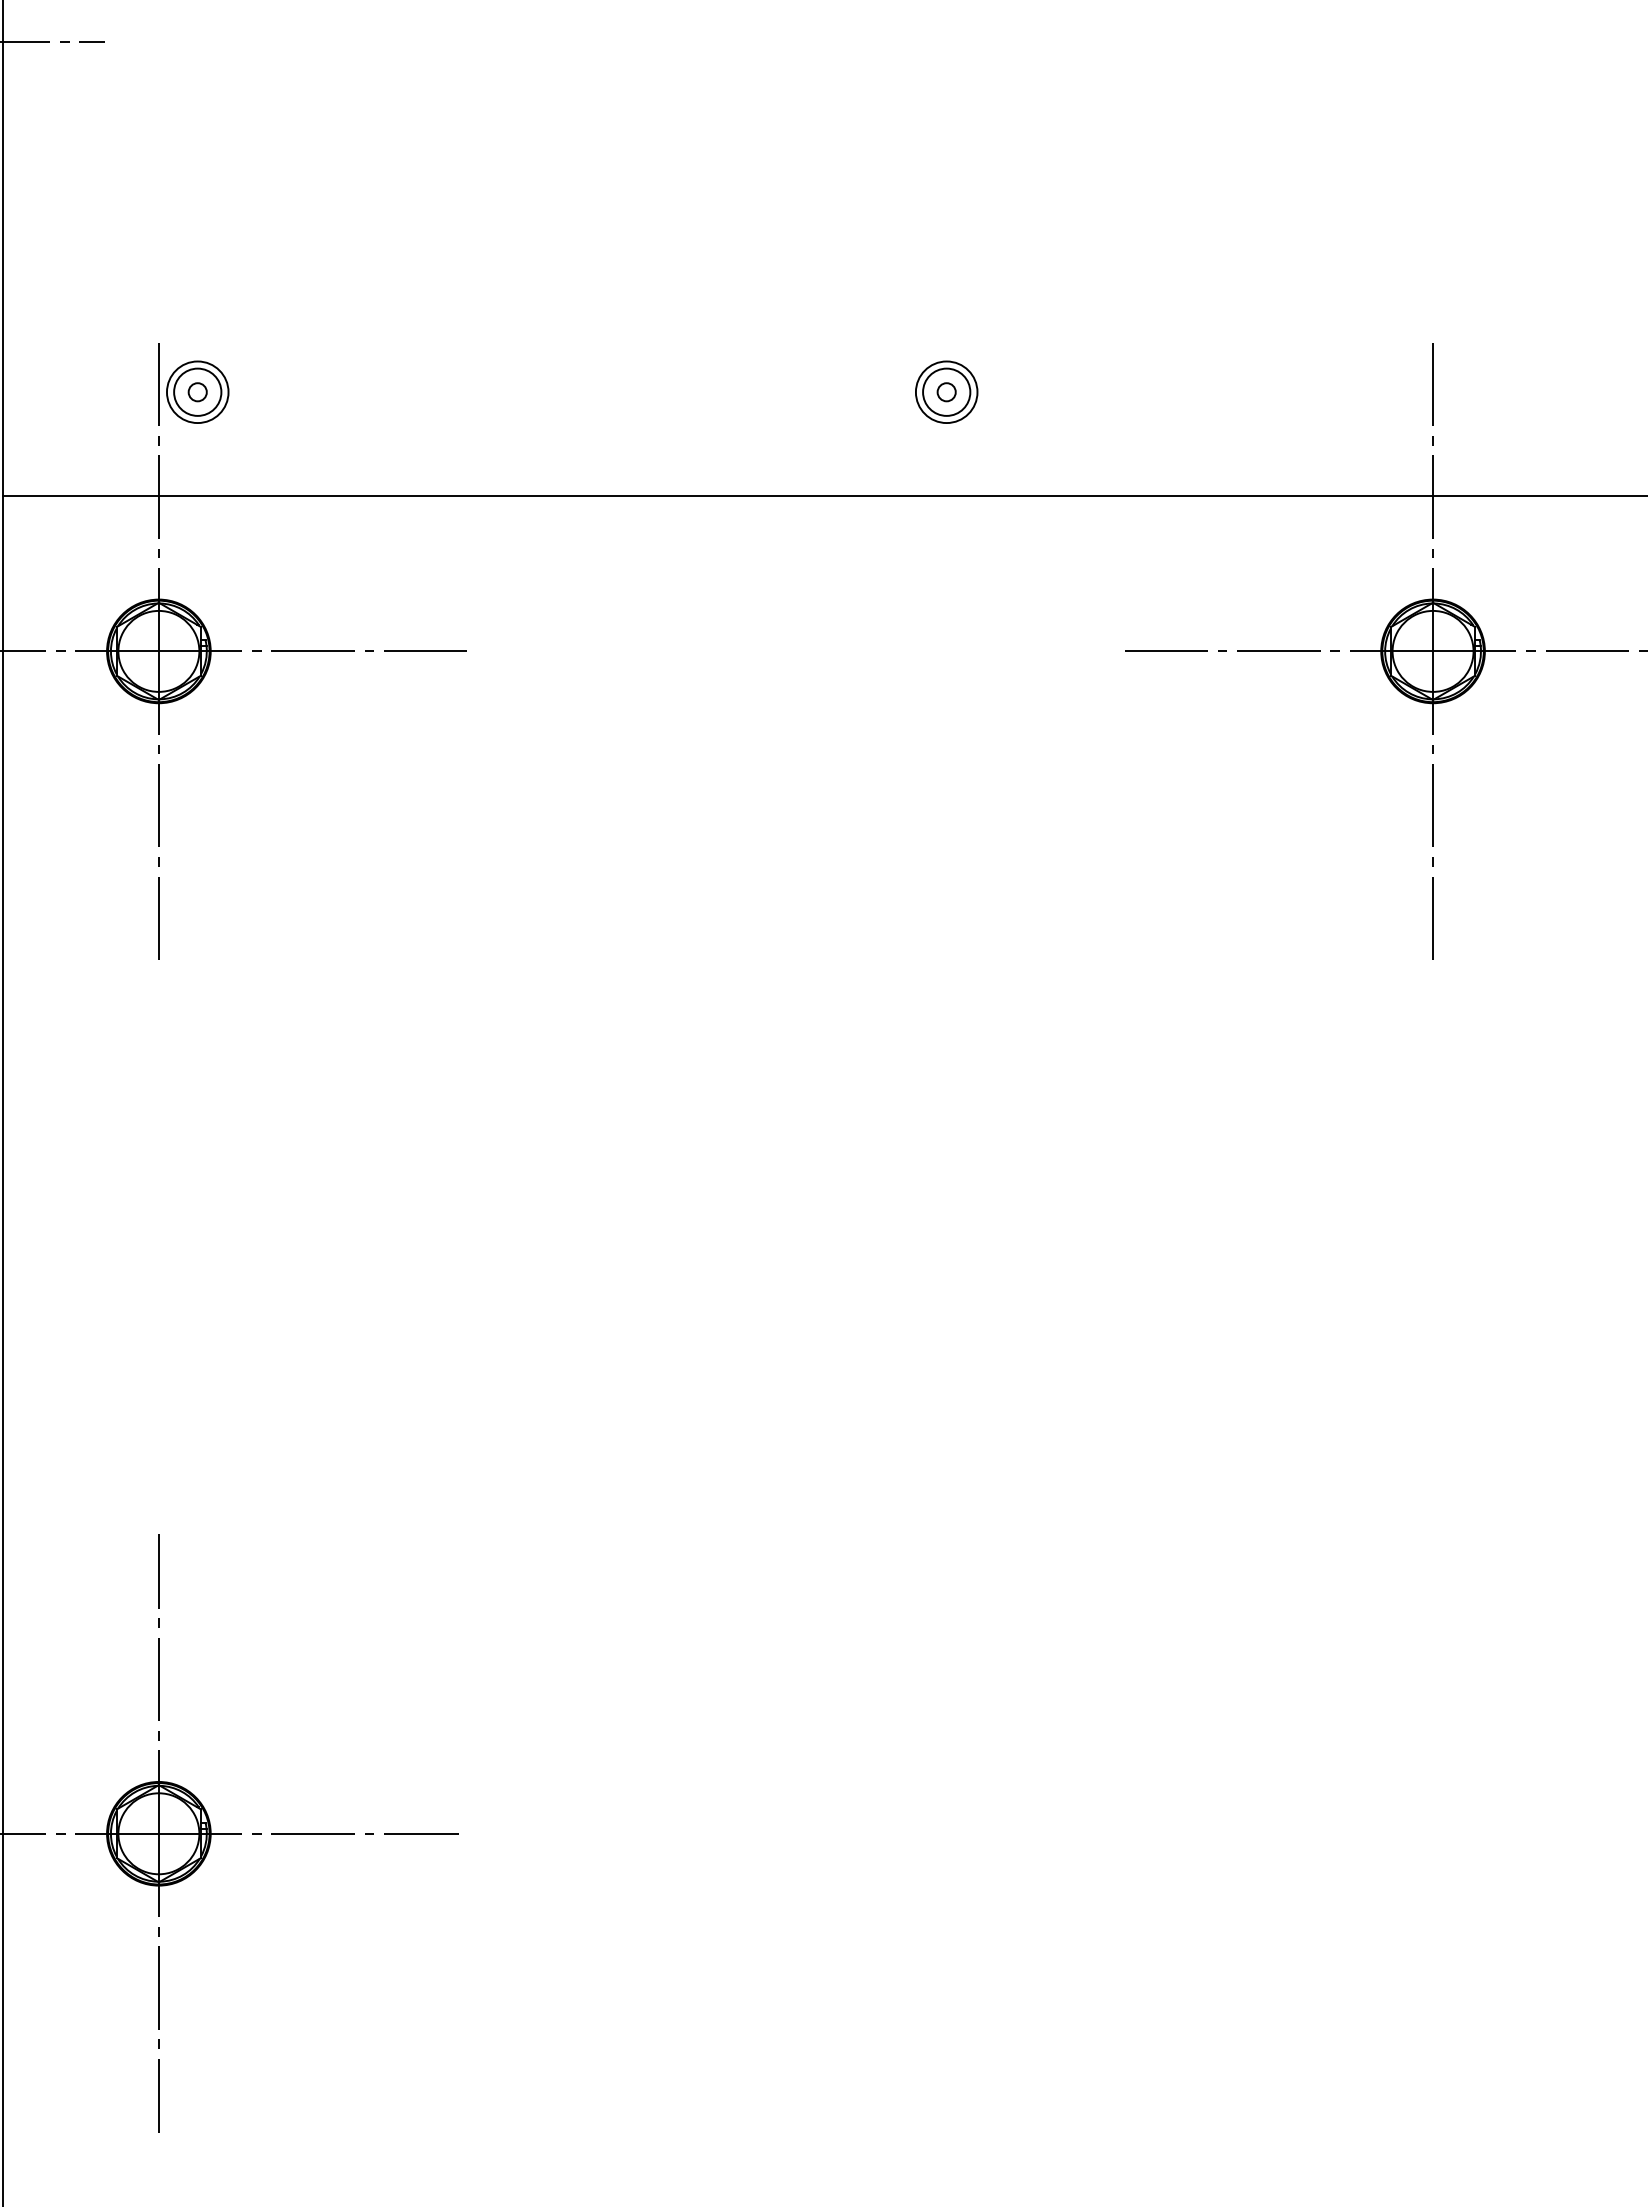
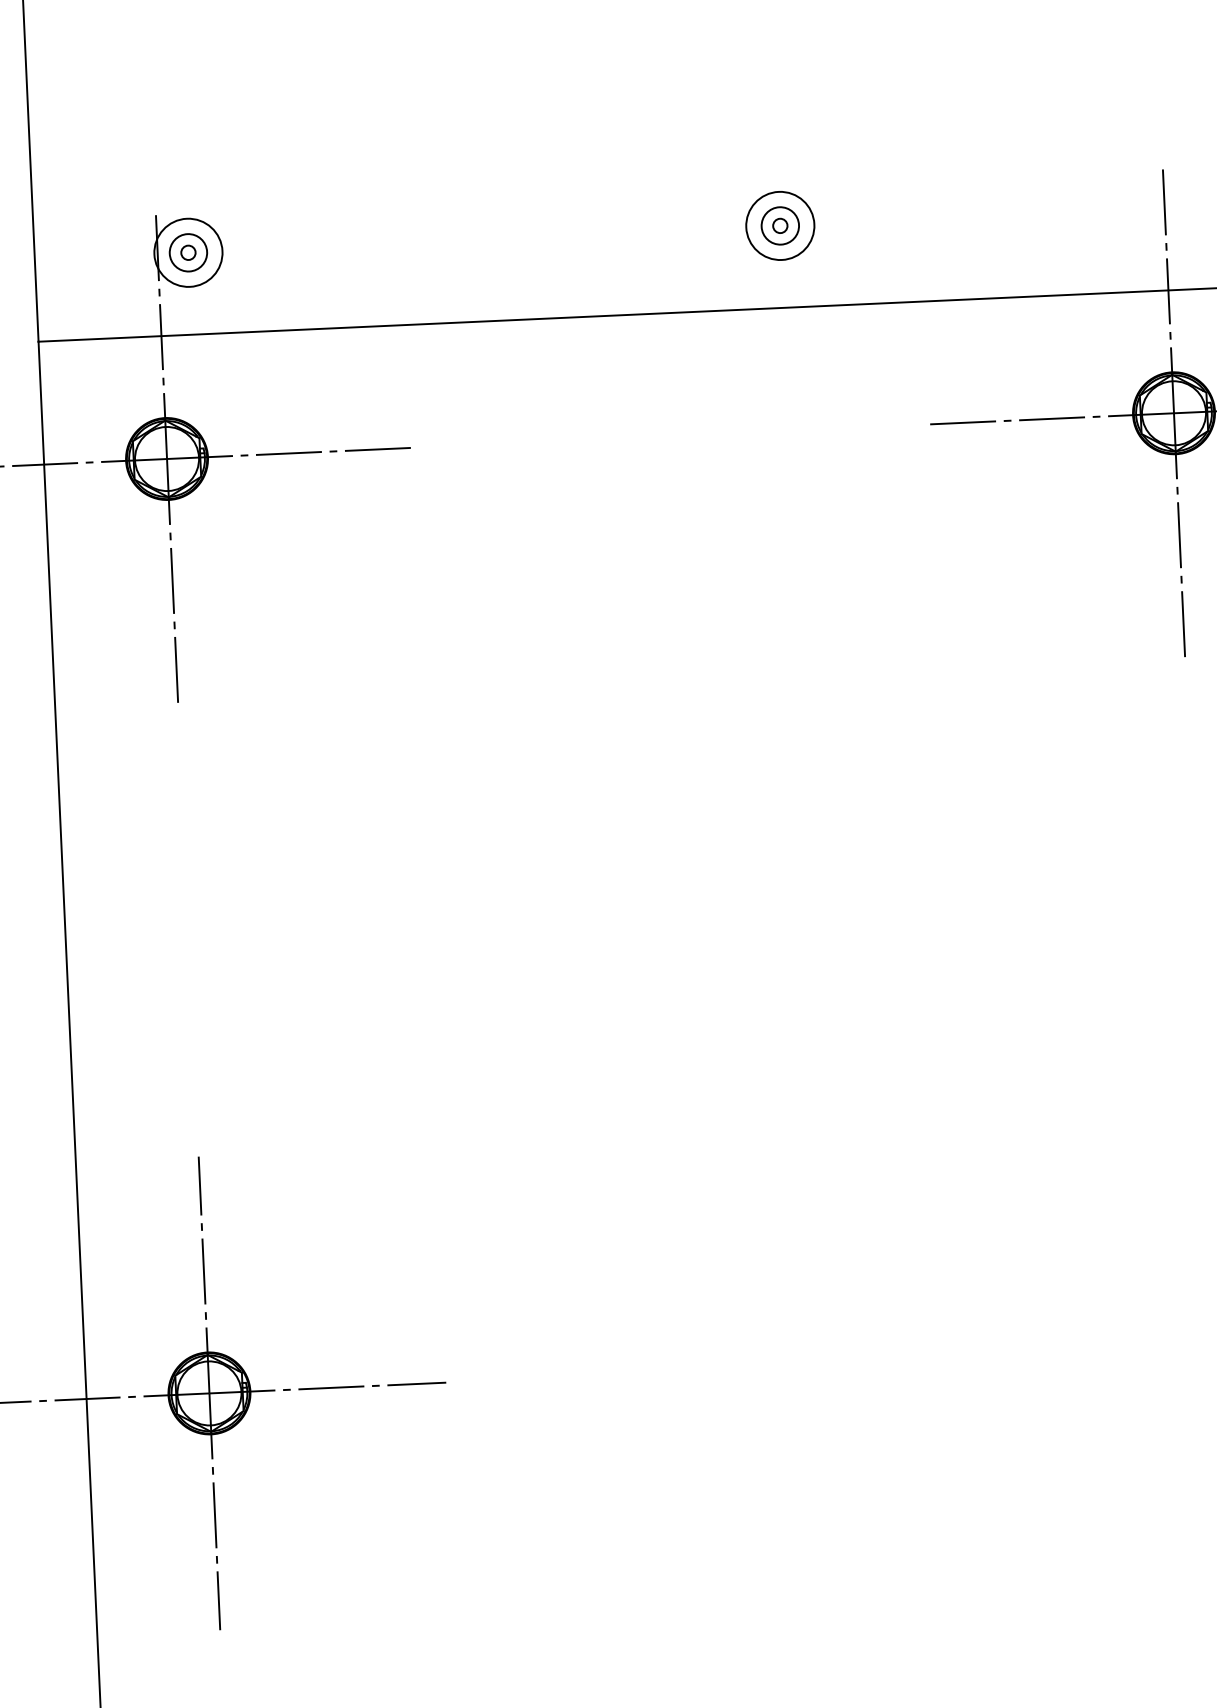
circle: (197, 392) -> (188, 253), size x1.4
circle: (946, 392) -> (780, 226), size x1.4

